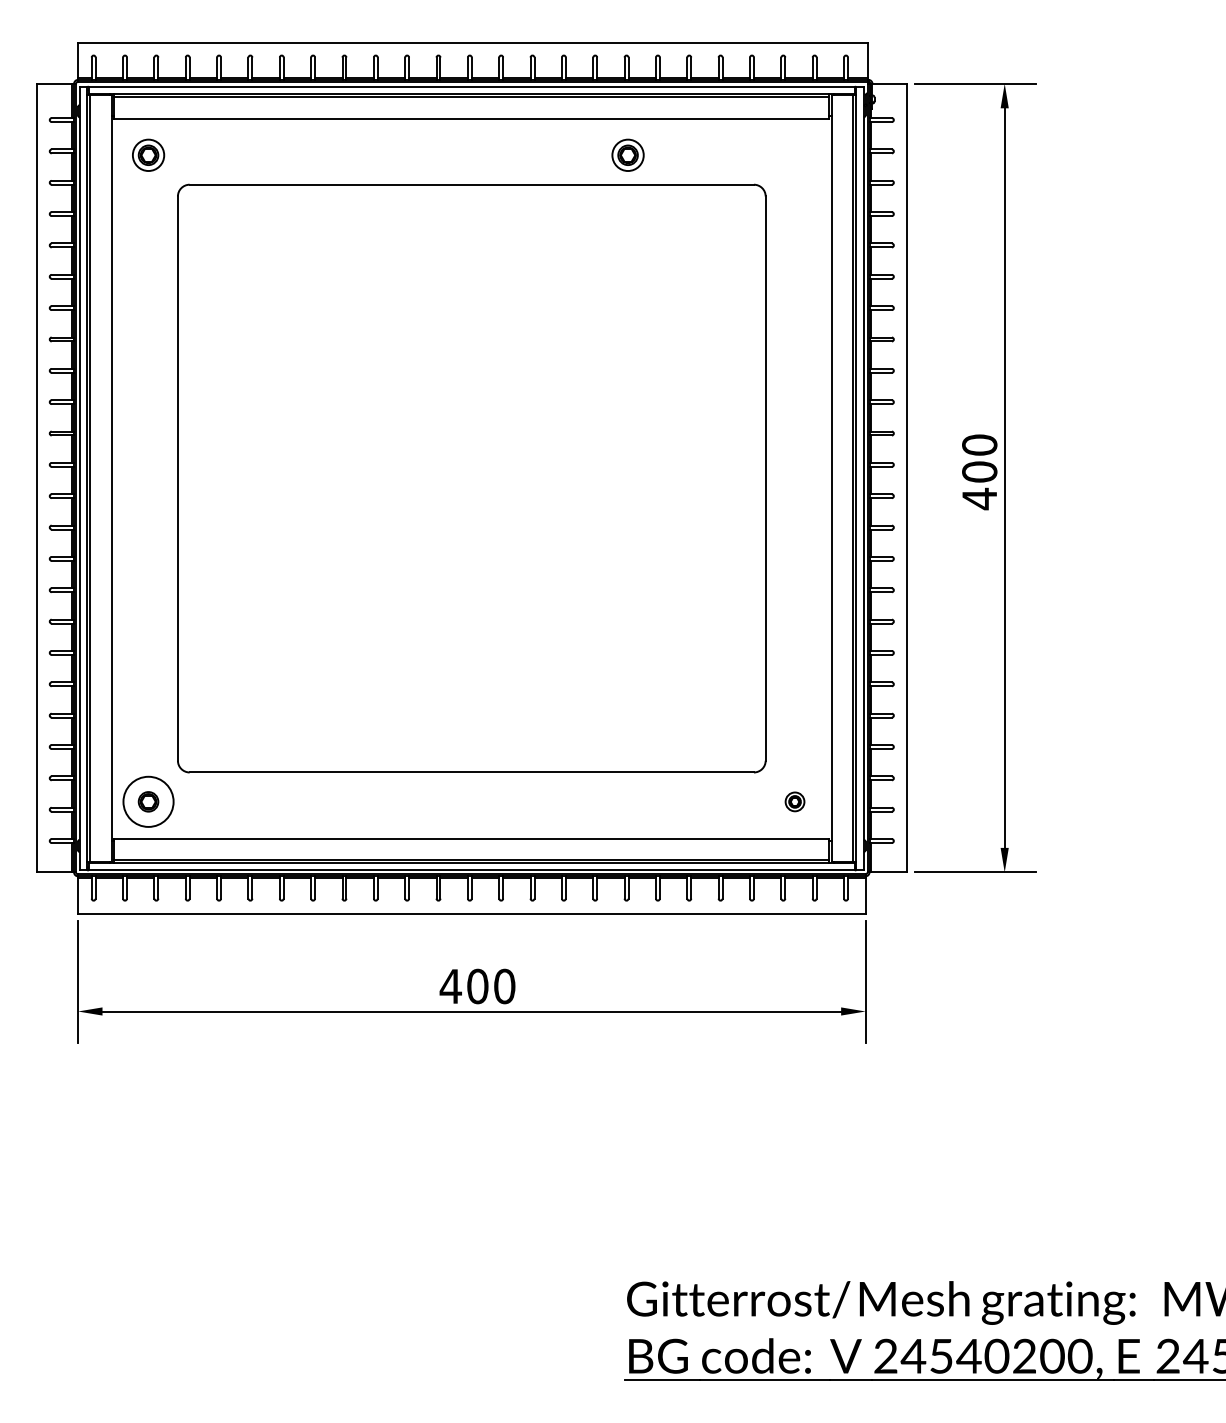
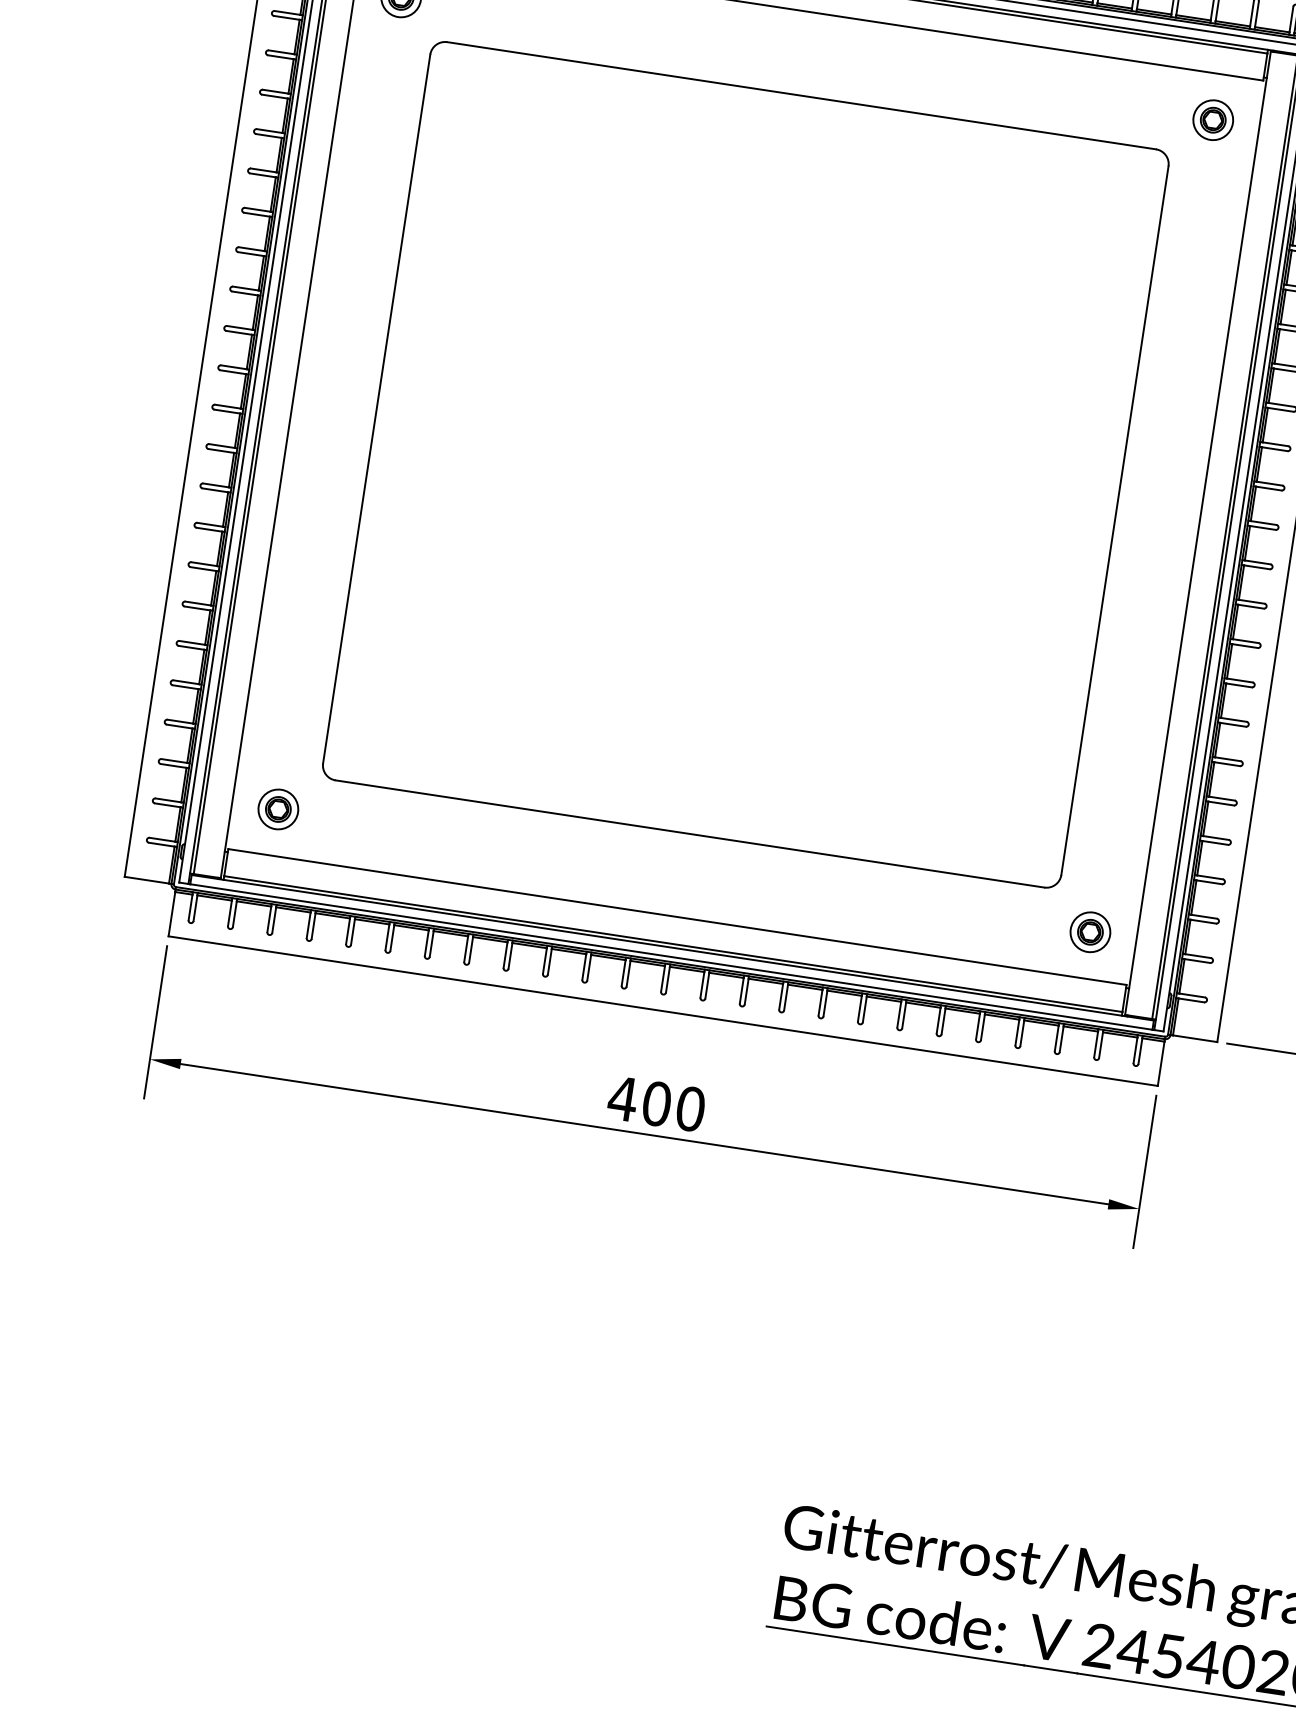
part: (627, 154) -> (1212, 119), moved
circle: (148, 801) -> (278, 809), size x0.62
part: (794, 801) -> (1089, 931), size x1.67

